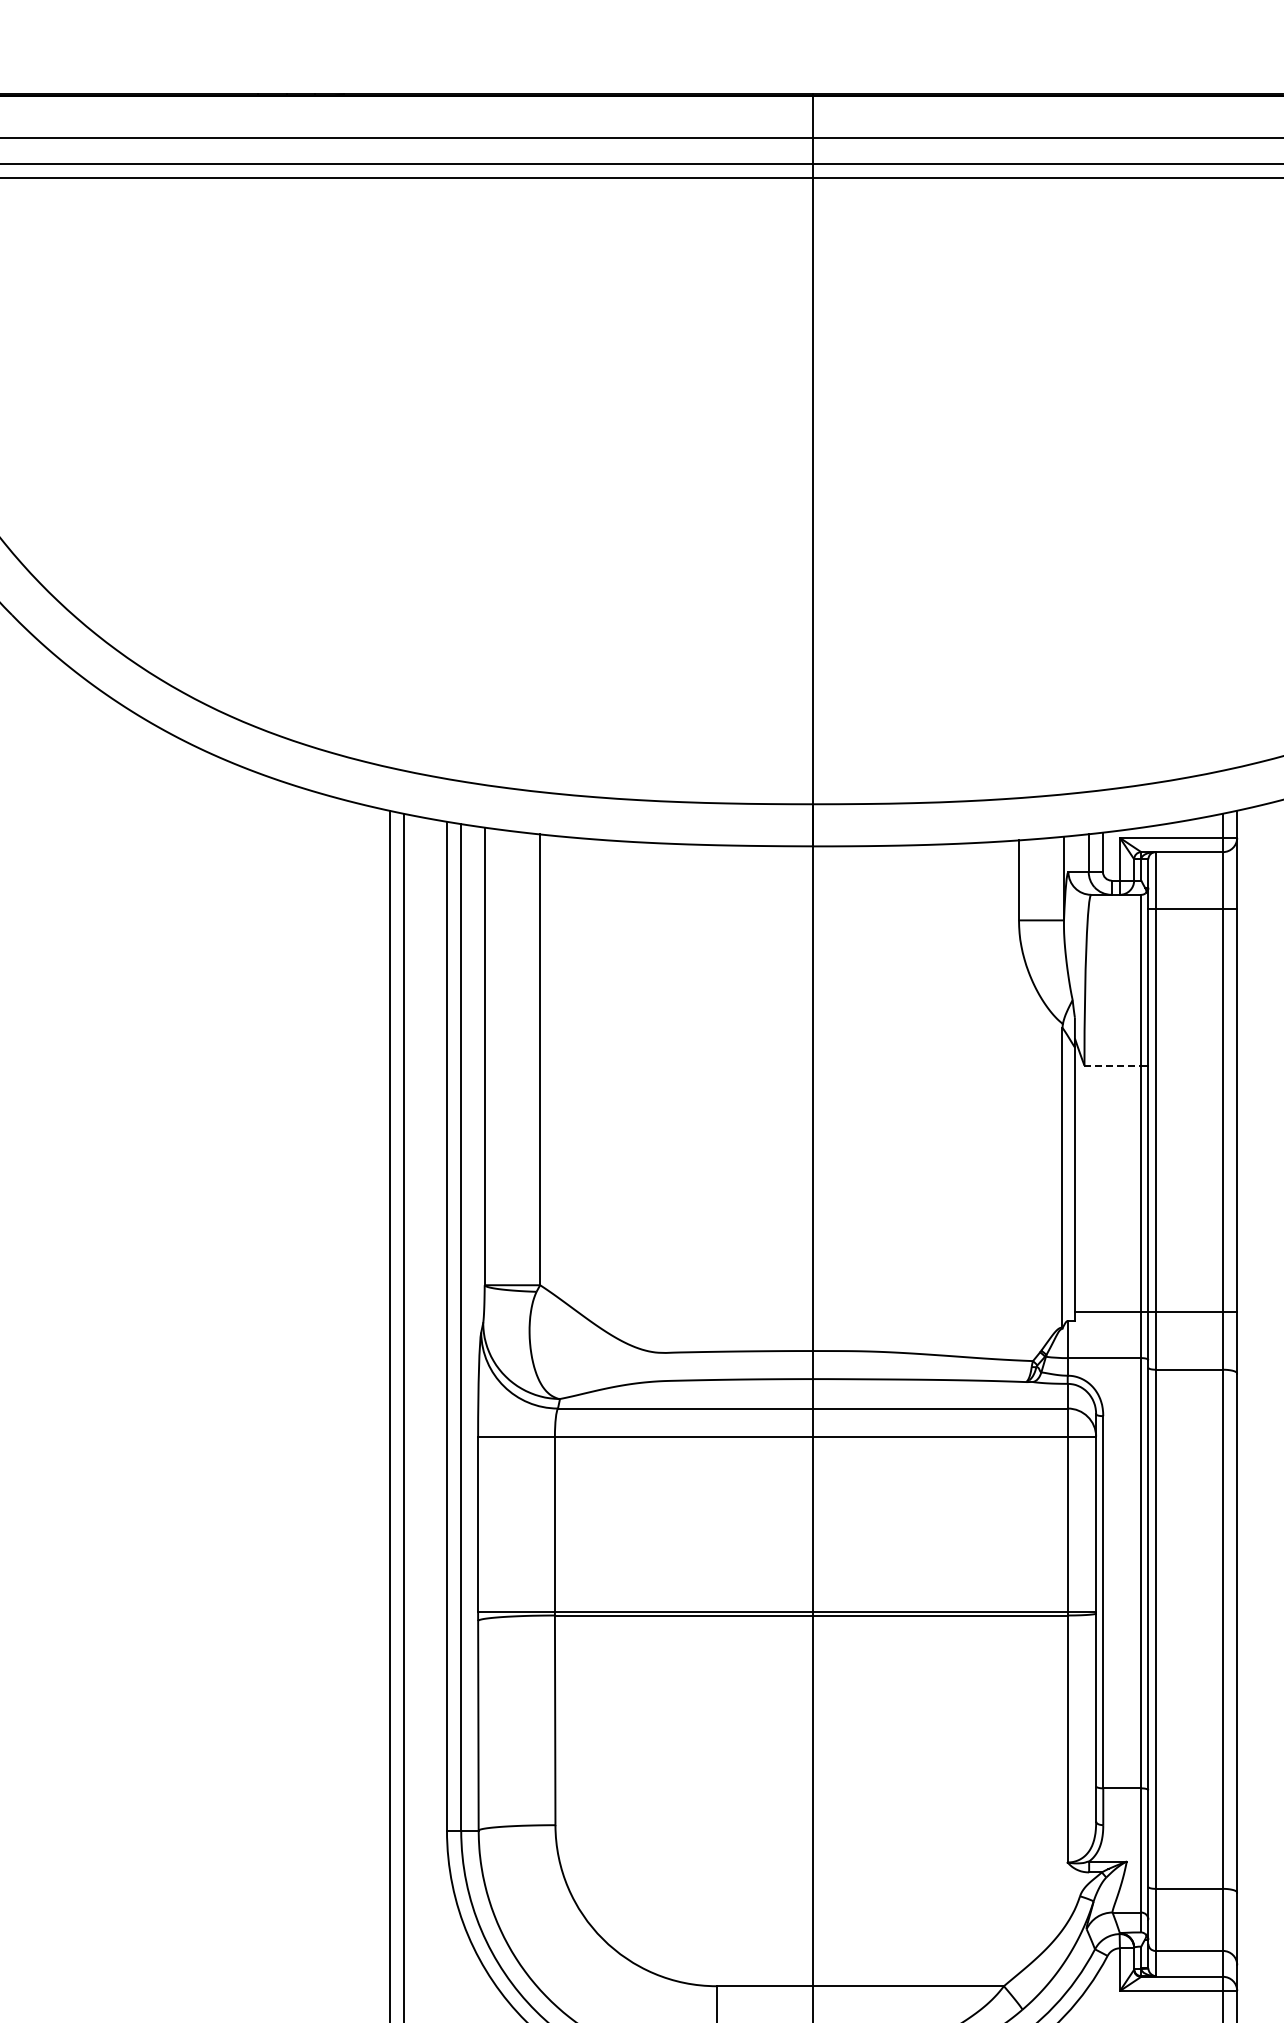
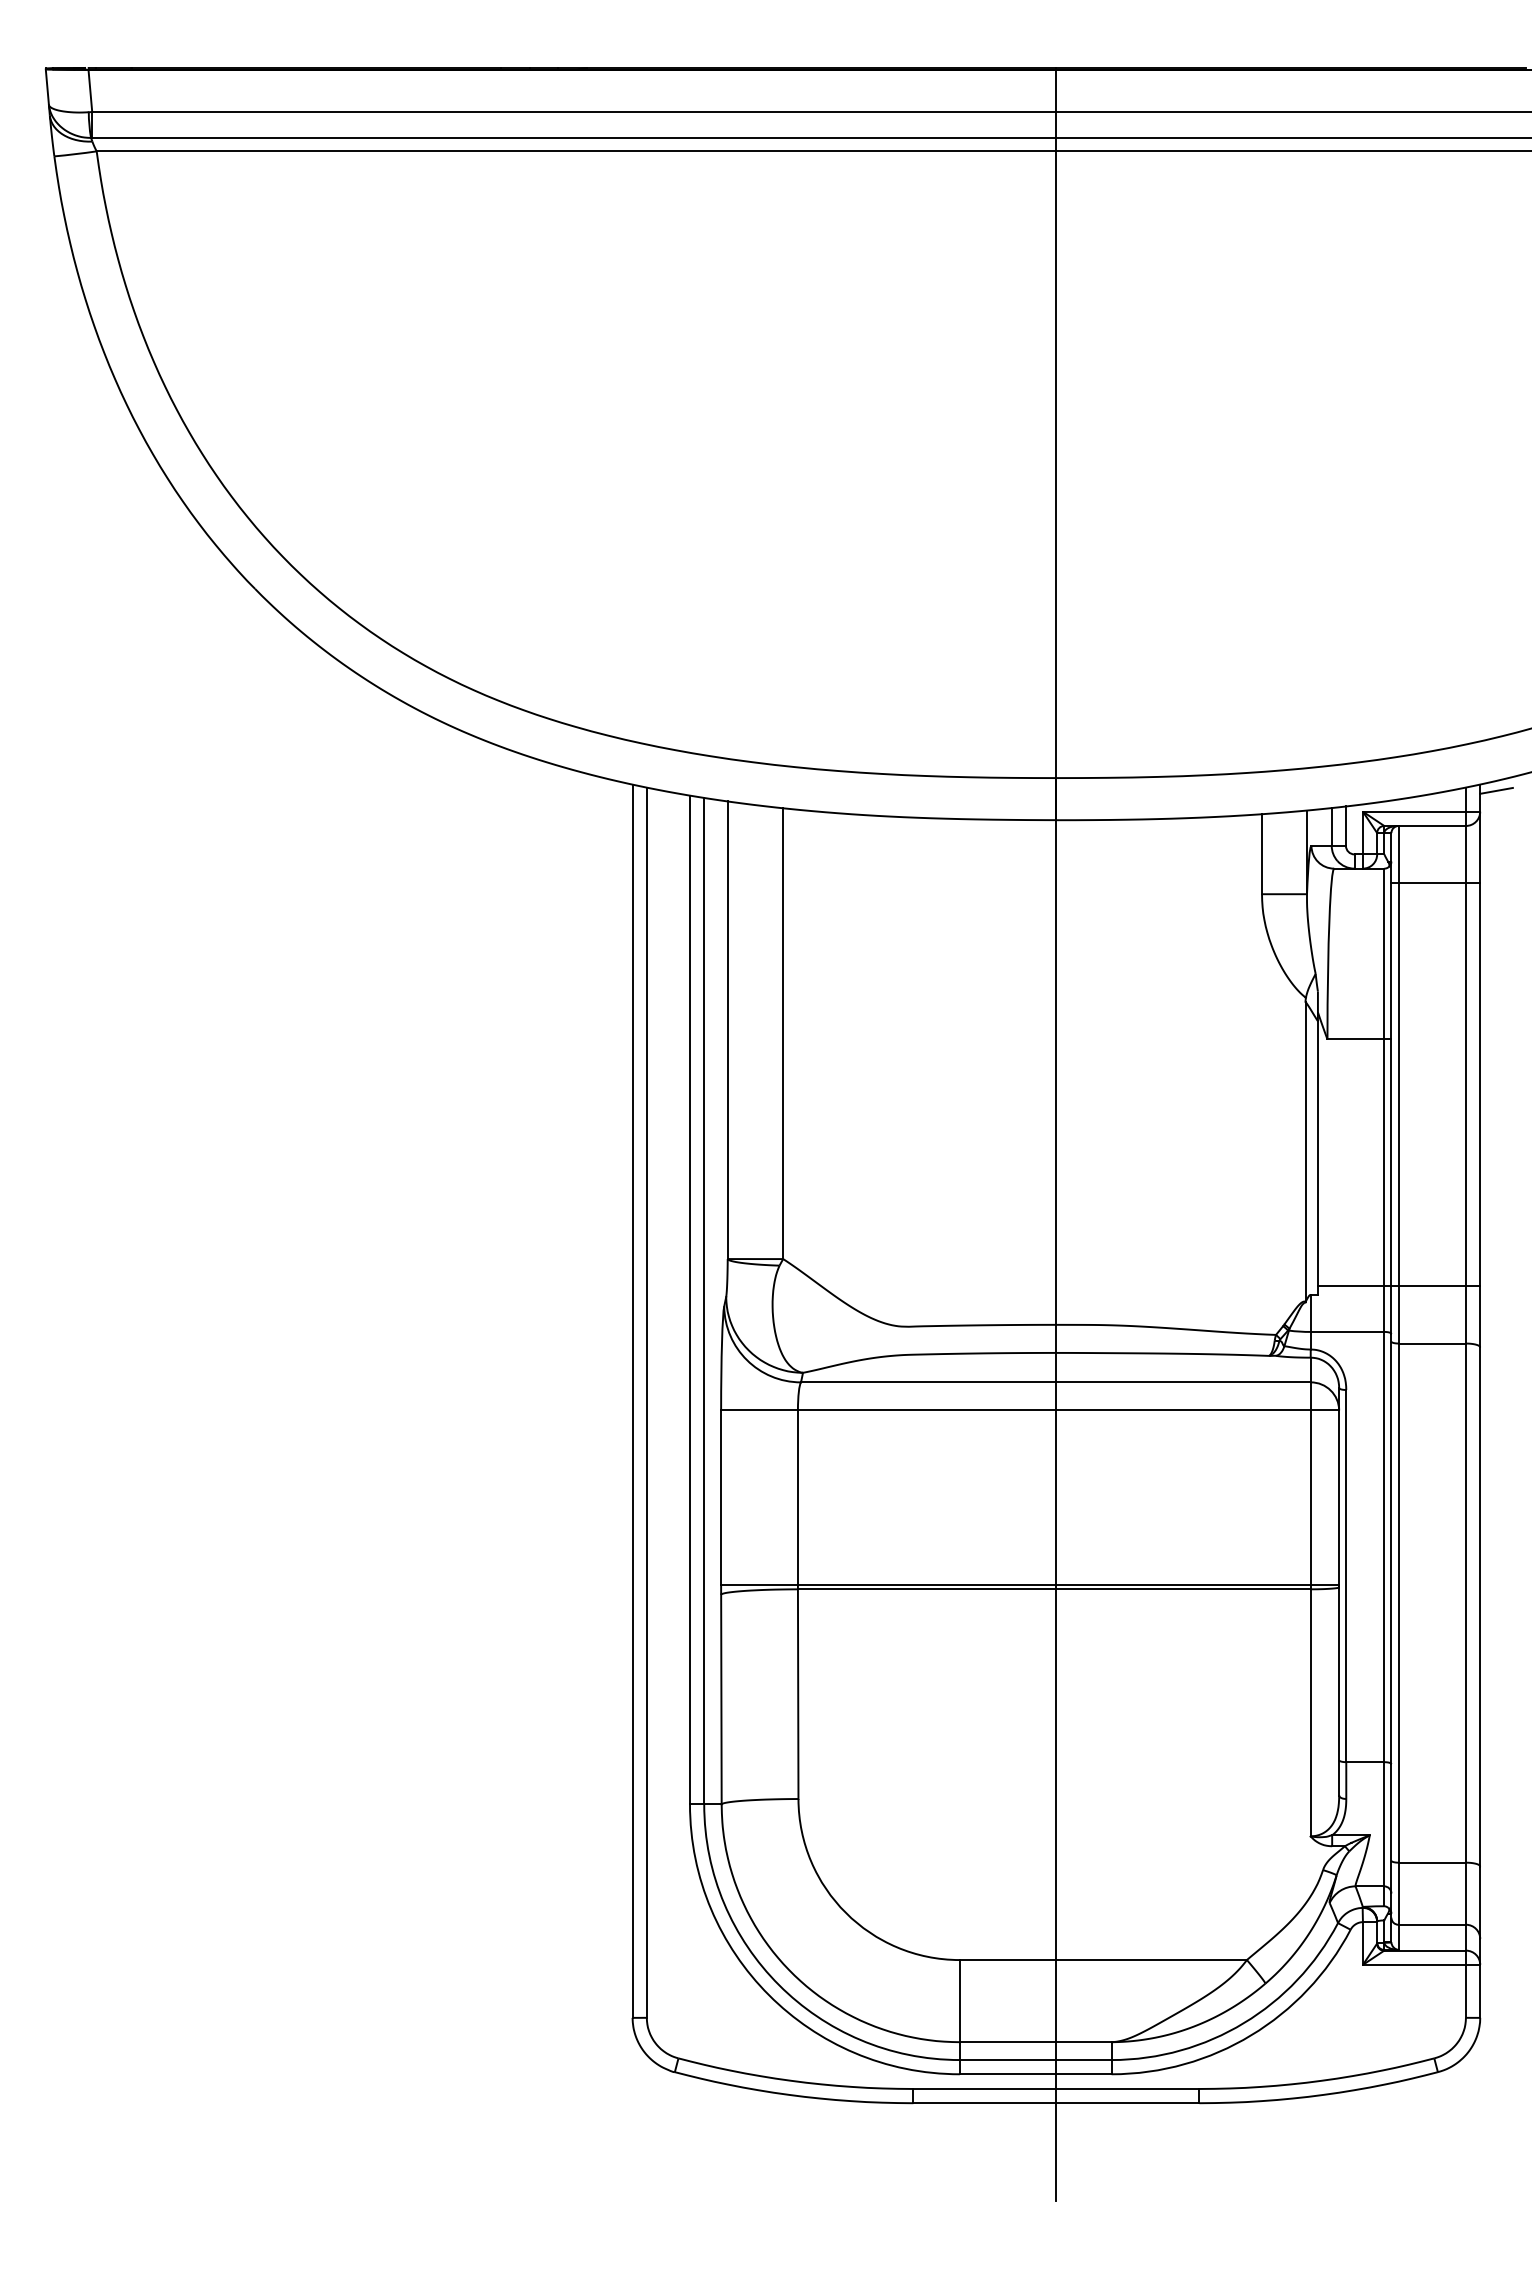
line: (1253, 816) -> (1496, 790), added
line: (1113, 1065) -> (1356, 1039), dashed -> solid

